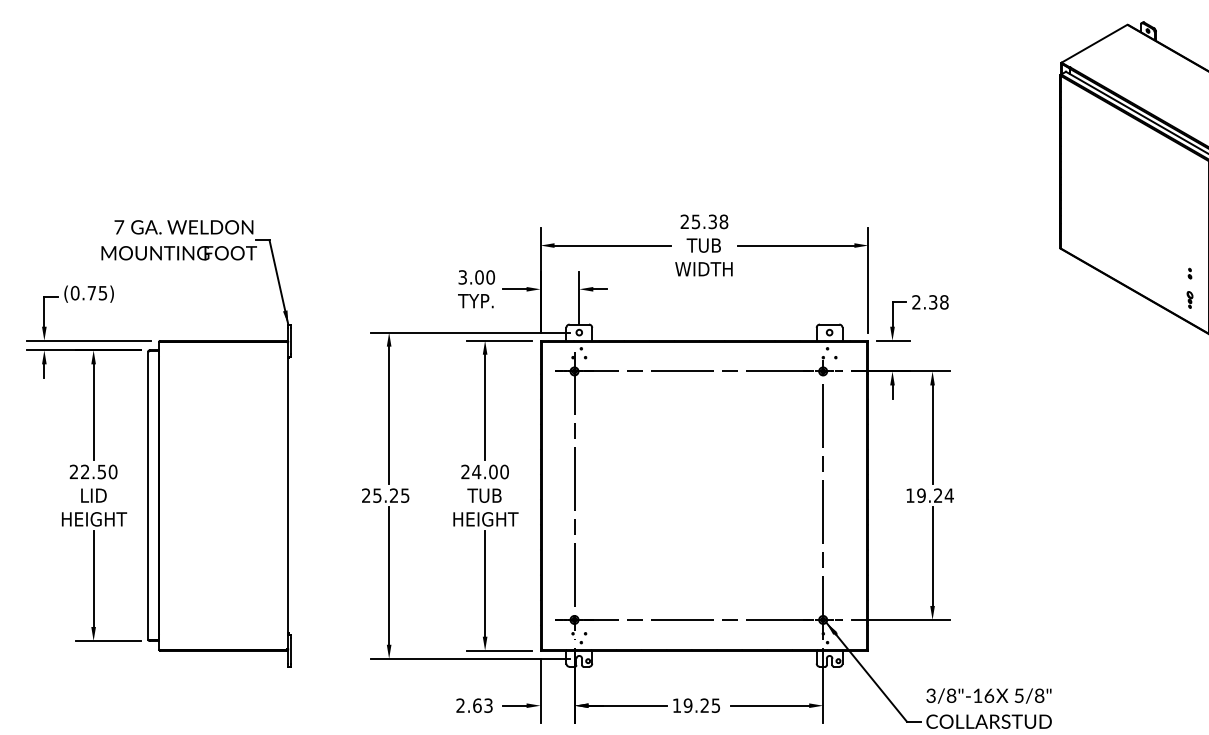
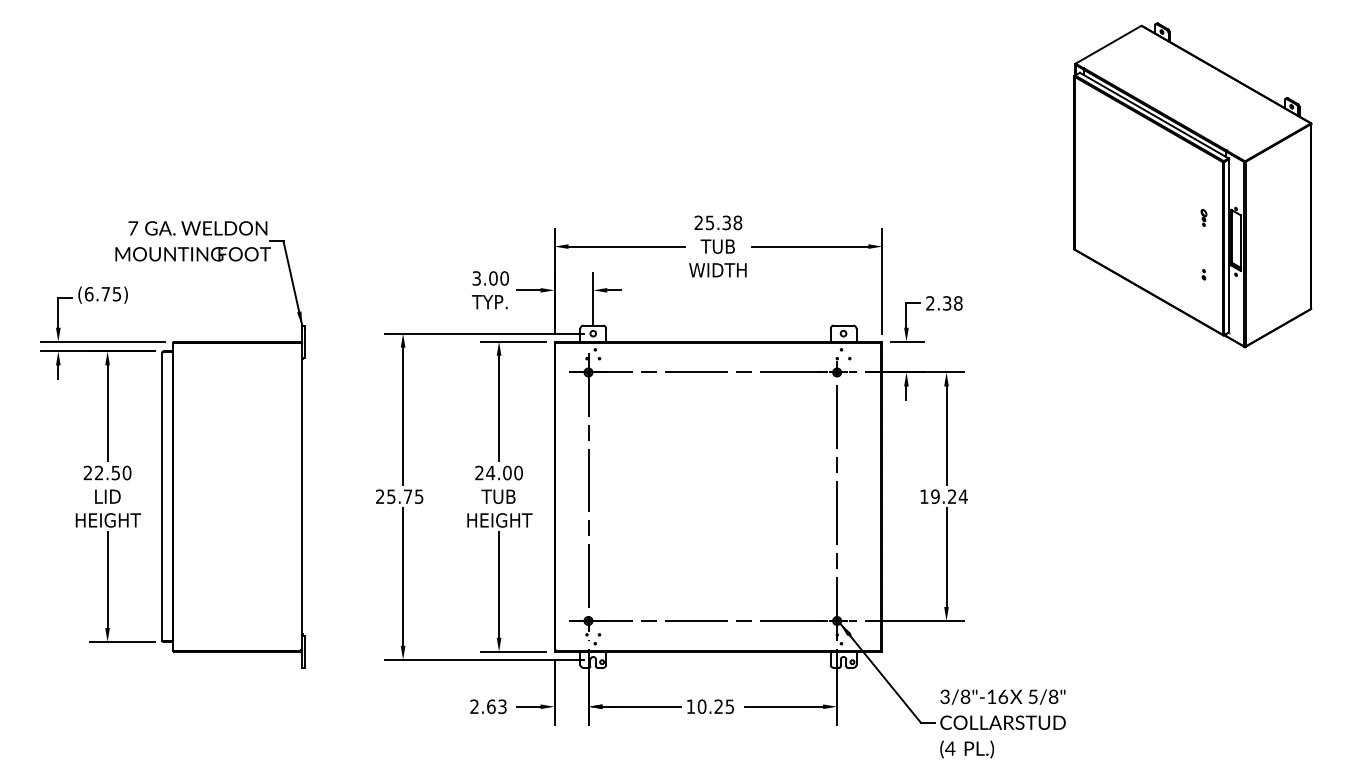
text: (75, 292) -> (89, 293), (0.75) -> (6.75)
part: (1189, 299) -> (1203, 217), moved
text: (393, 495) -> (407, 496), 25.25 -> 25.75
text: (687, 705) -> (701, 706), 19.25 -> 10.25

